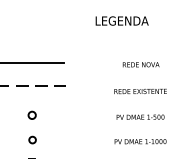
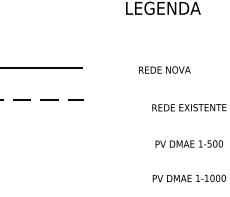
text: (140, 64) -> (163, 69), moved
circle: (31, 114) -> (35, 140), removed
circle: (32, 139) -> (36, 175), removed

